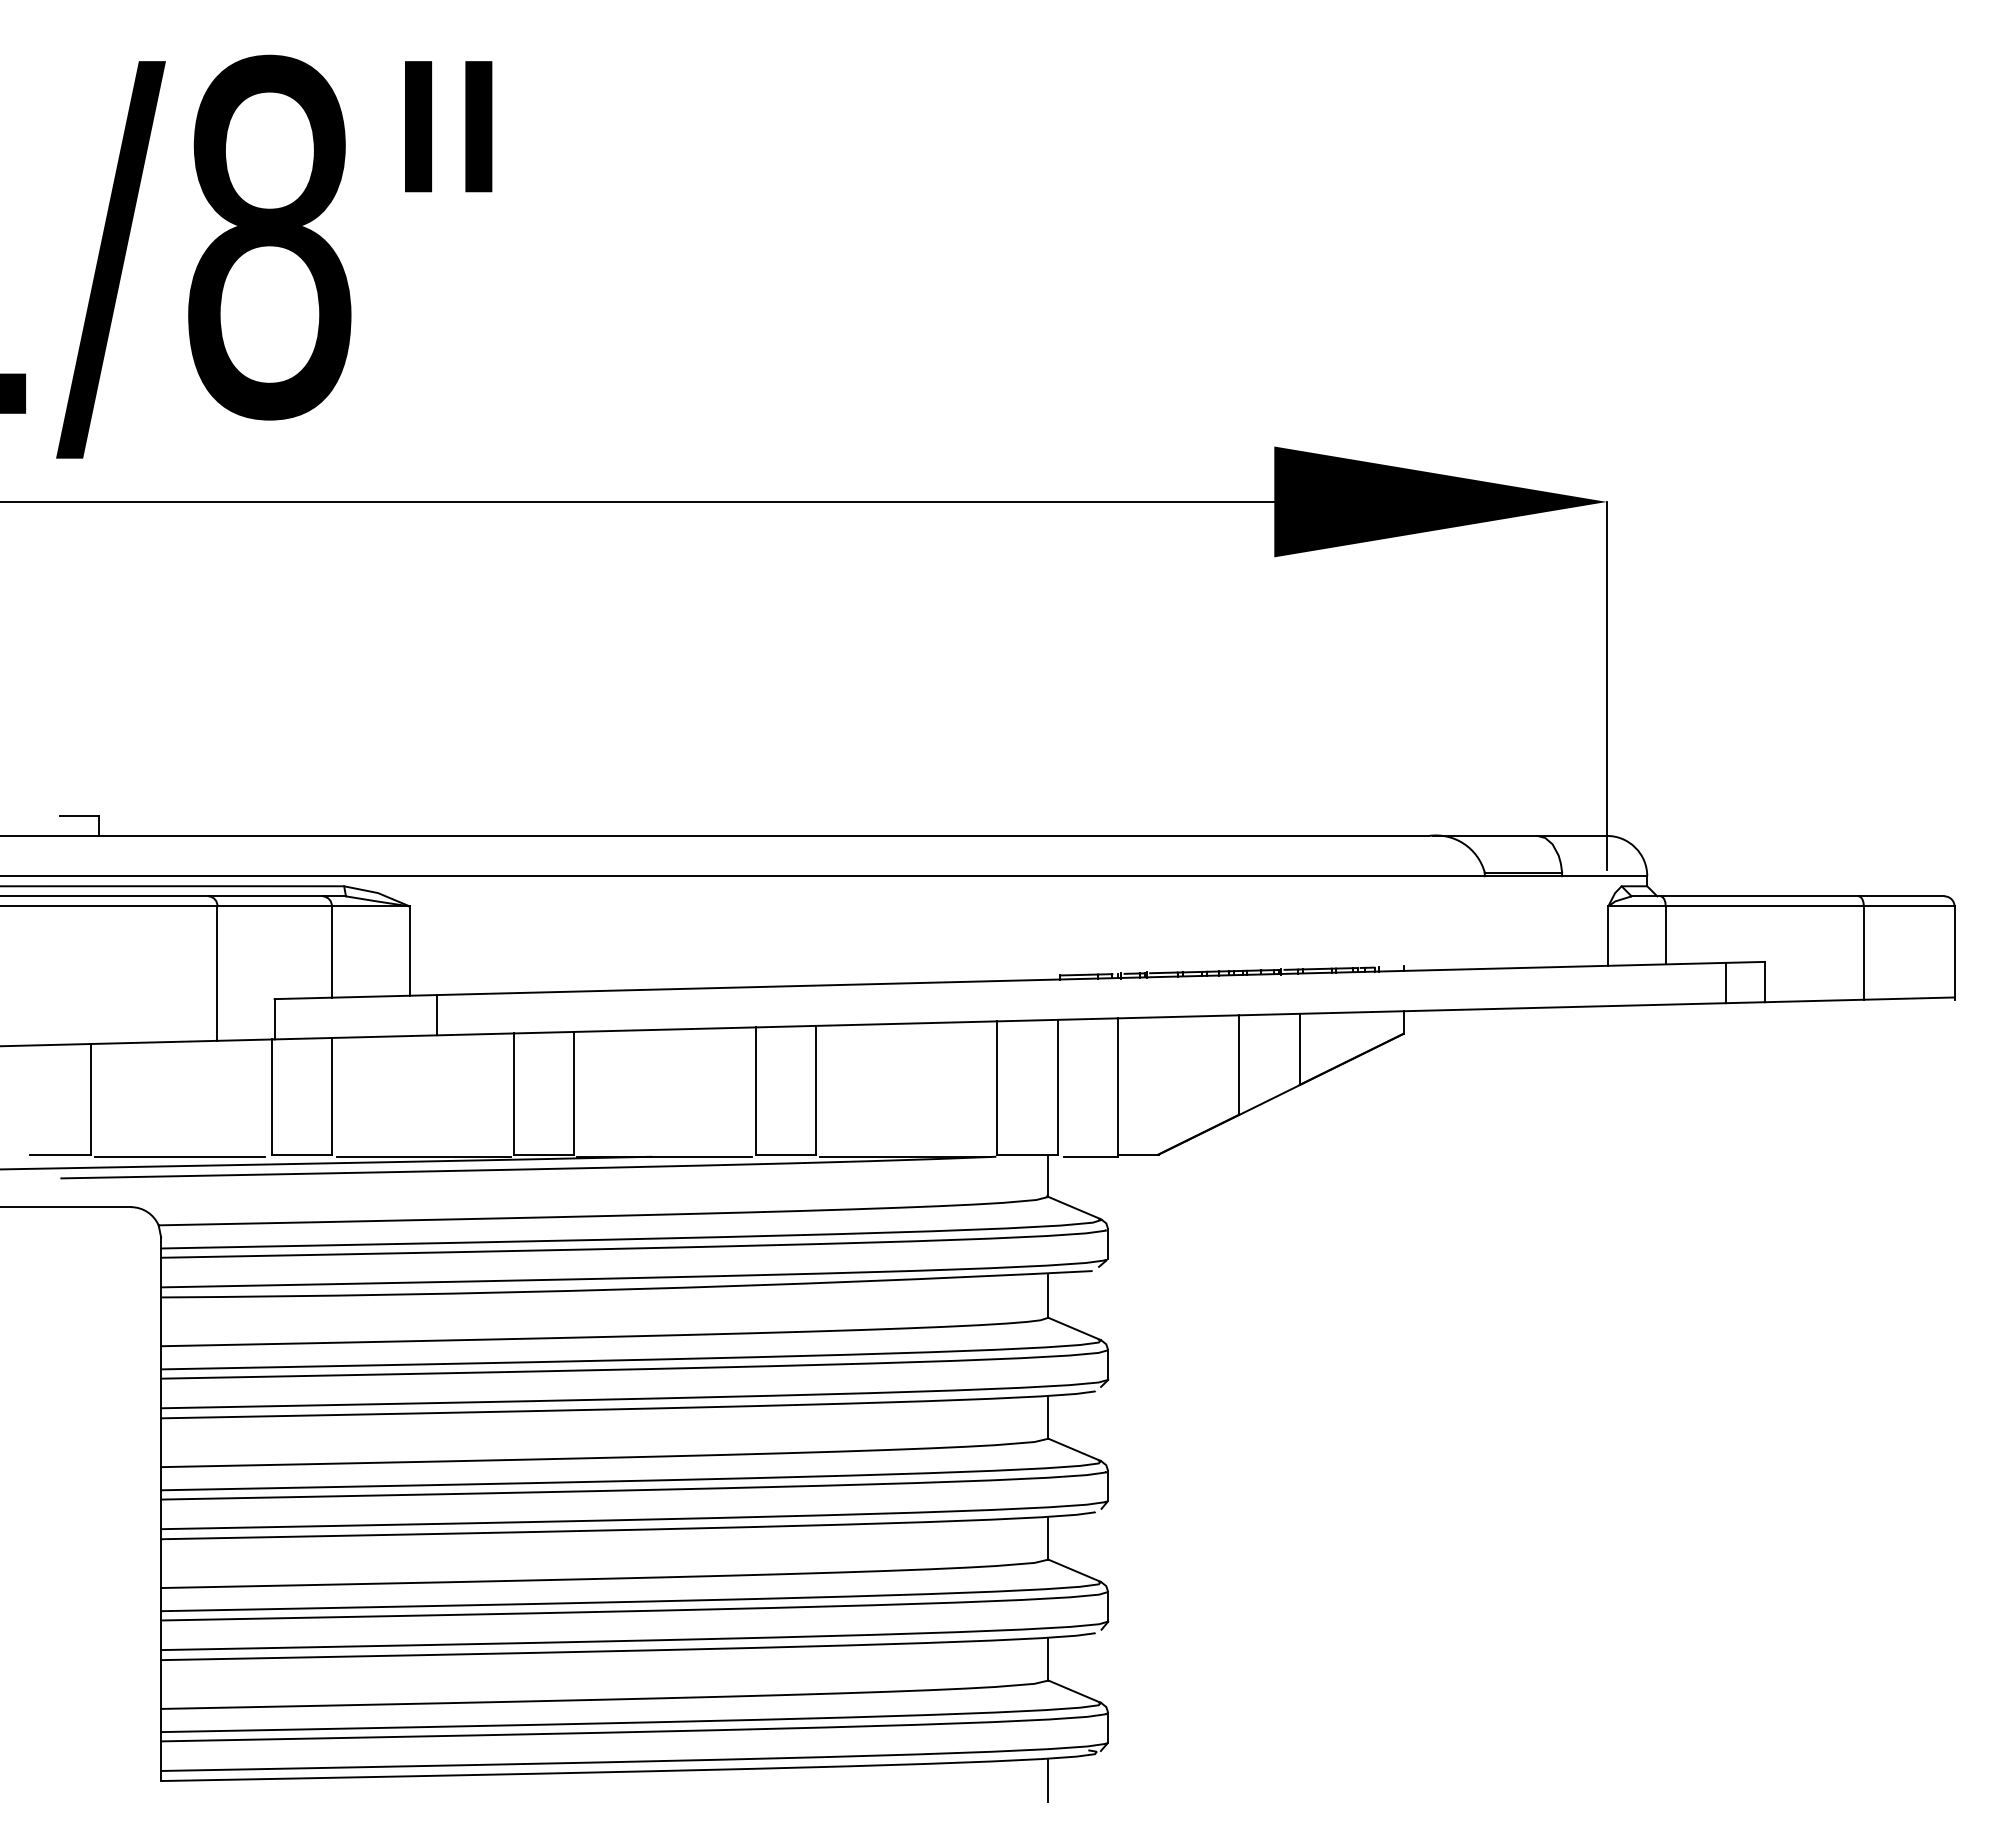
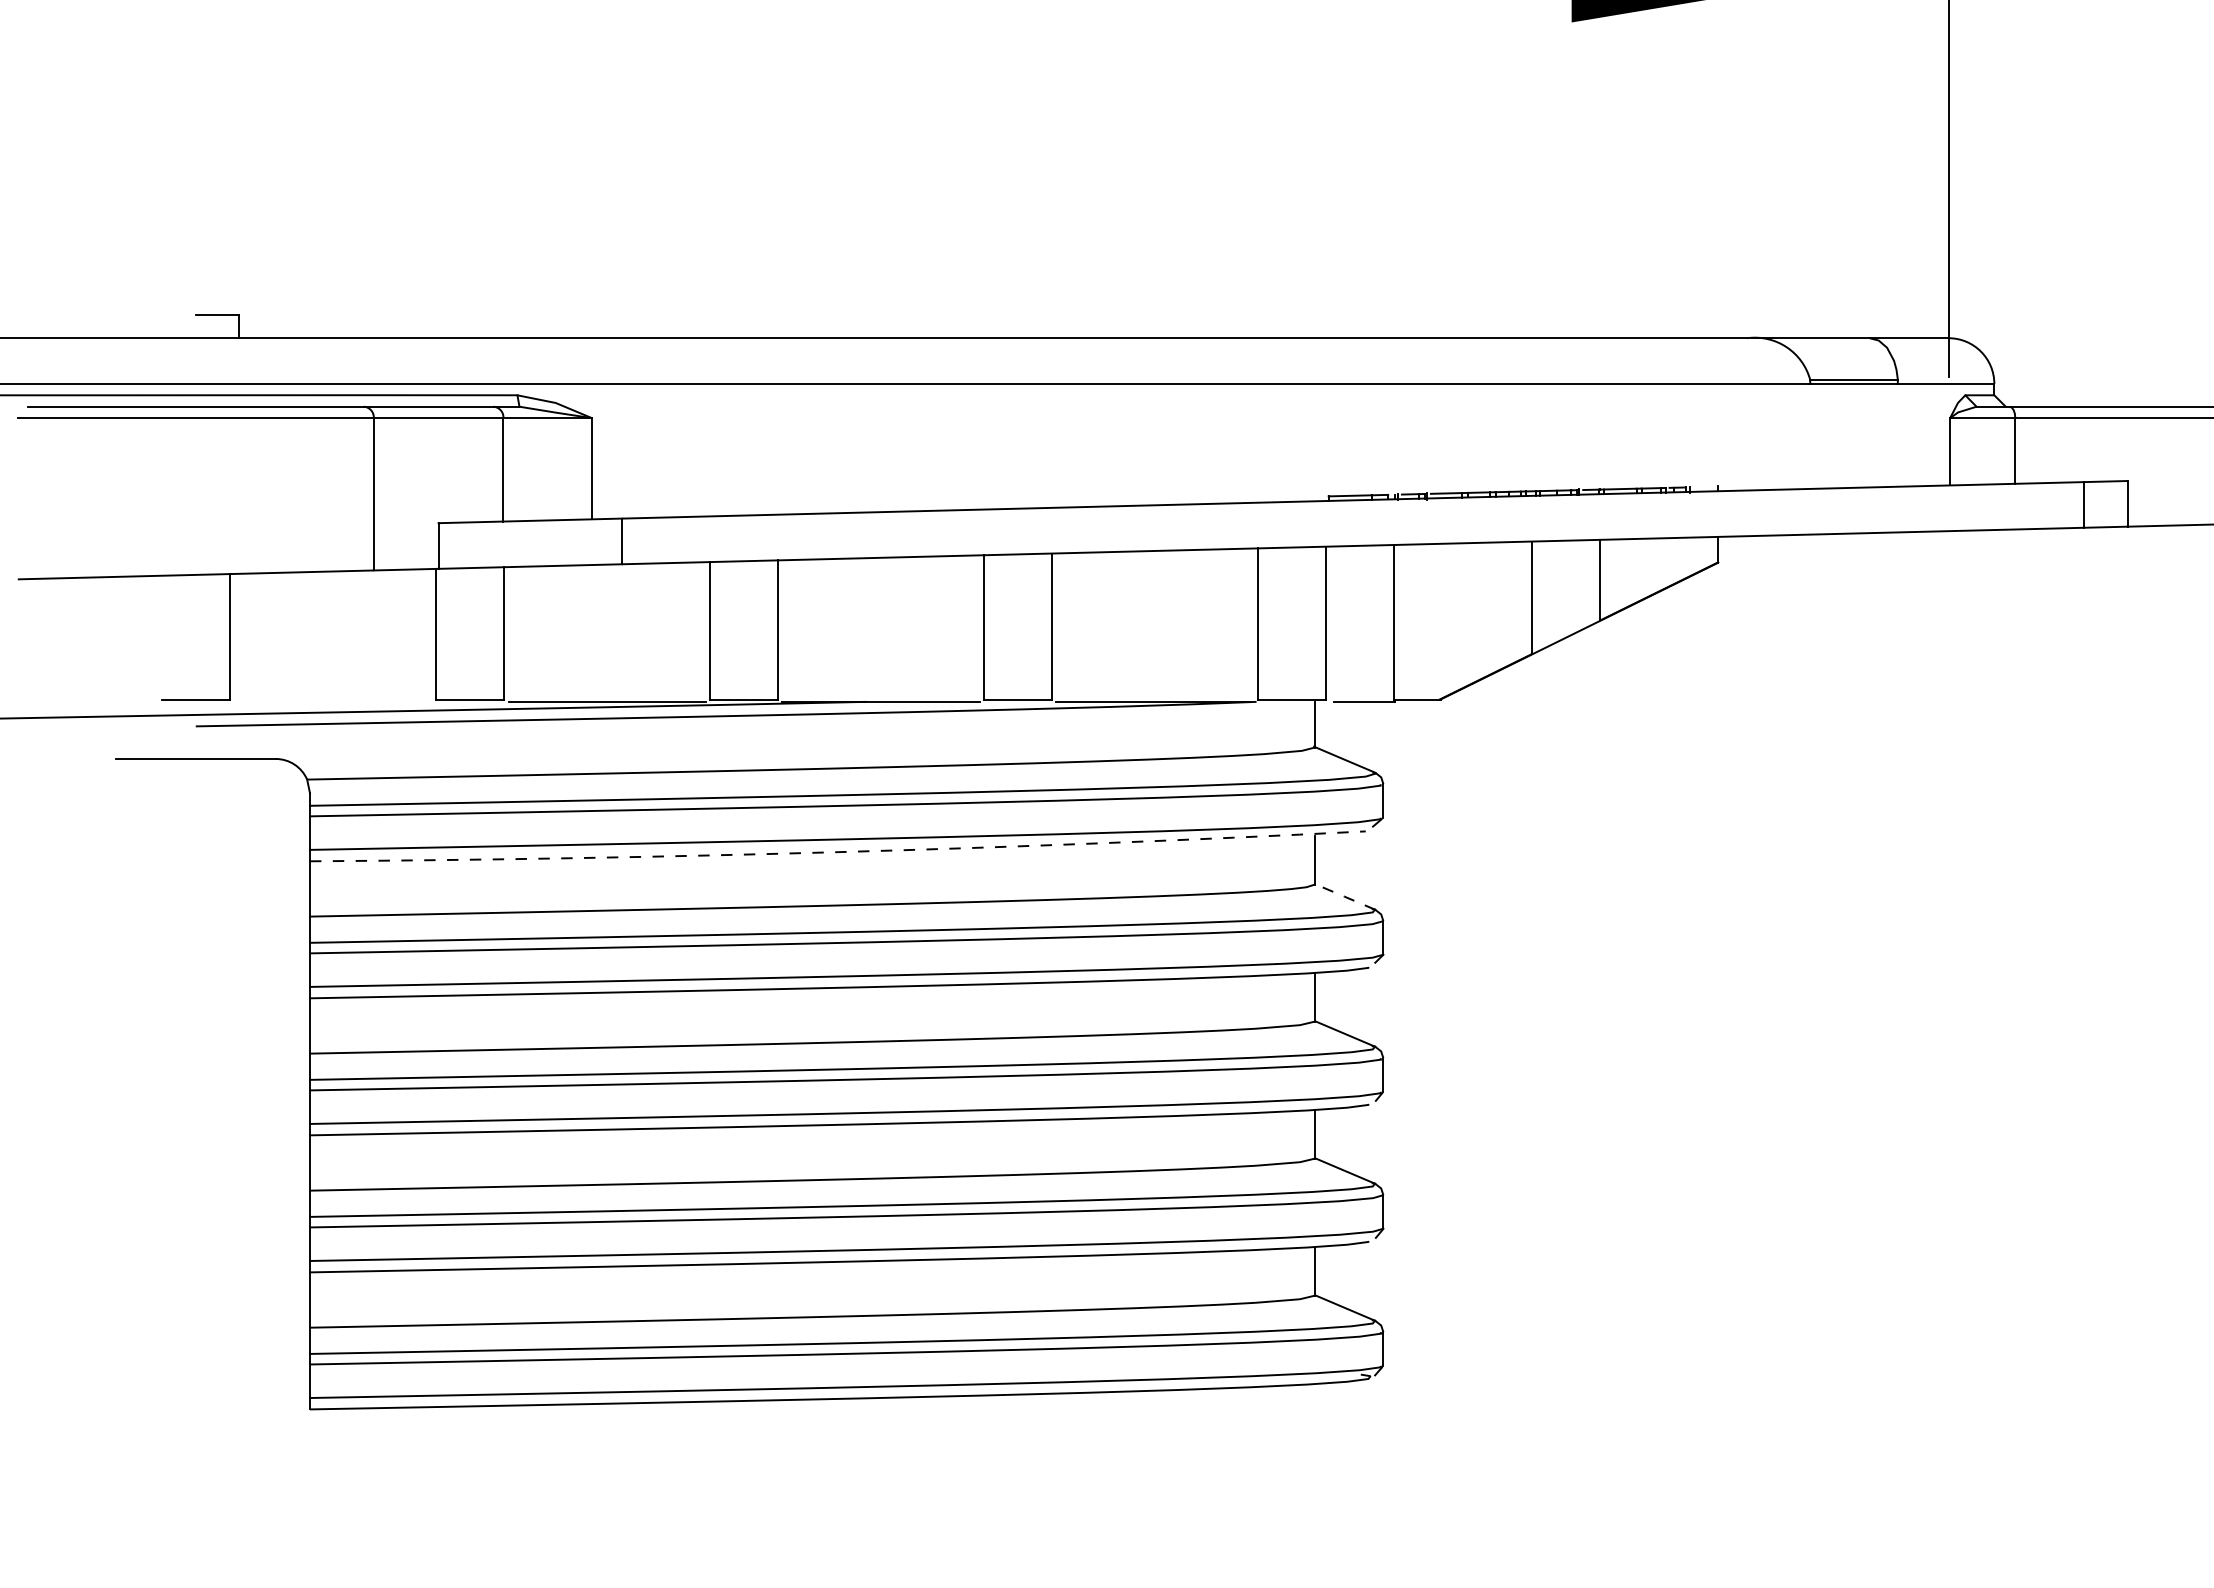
line: (180, 1156) -> (331, 701), removed
arc: (627, 1289) -> (838, 852), solid -> dashed
line: (1073, 1328) -> (1344, 896), solid -> dashed
line: (1047, 1779) -> (1314, 1407), removed

